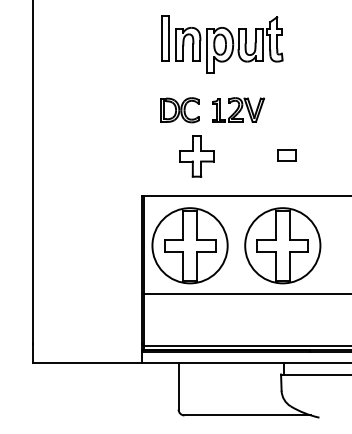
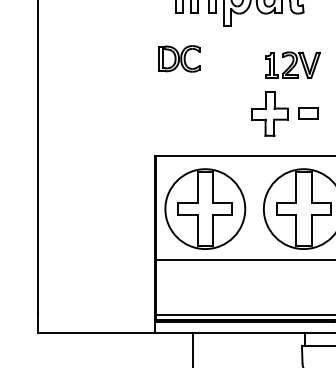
part: (238, 109) -> (292, 64), moved
part: (179, 110) -> (179, 59), moved
part: (196, 156) -> (269, 114), moved

